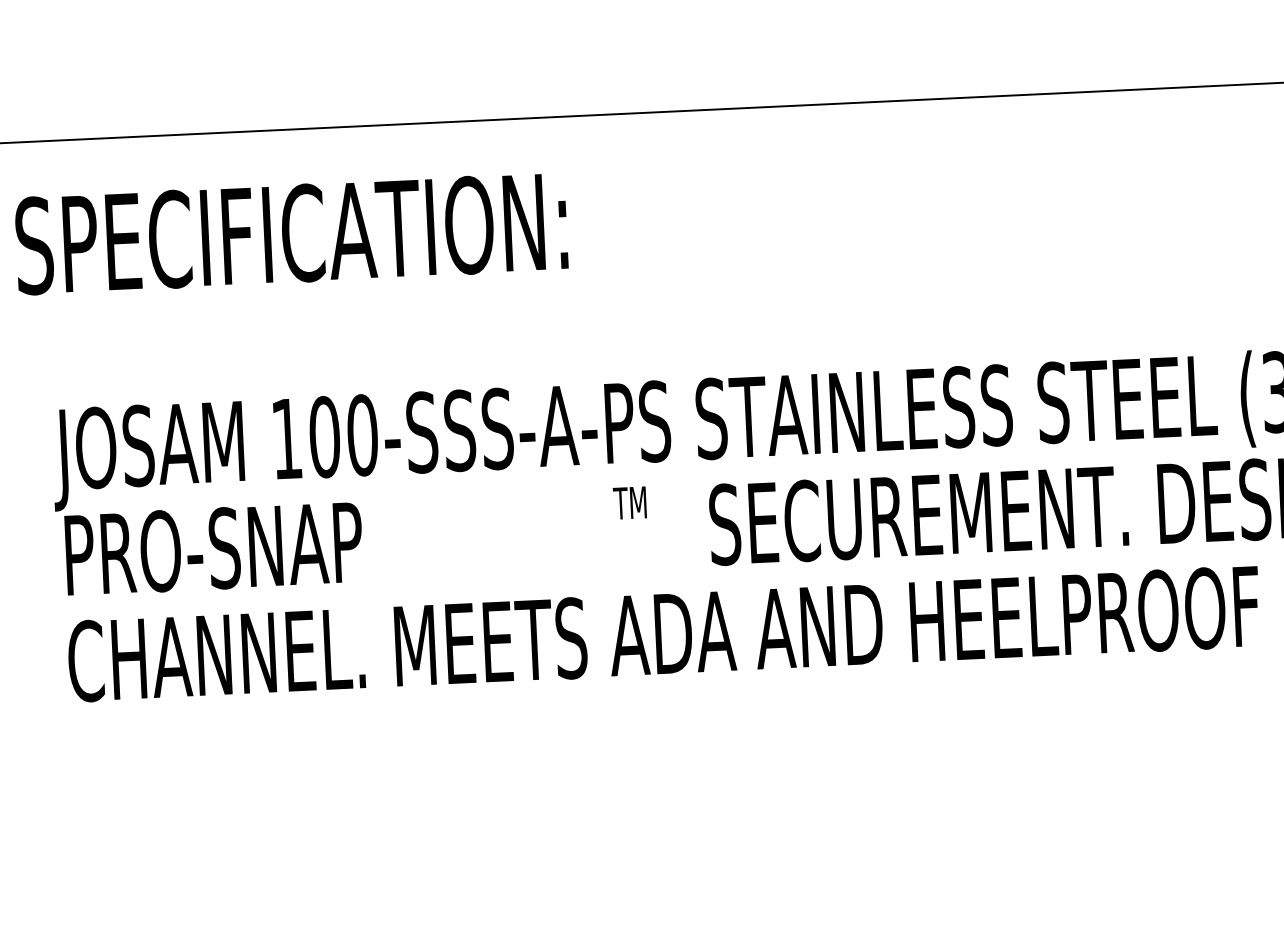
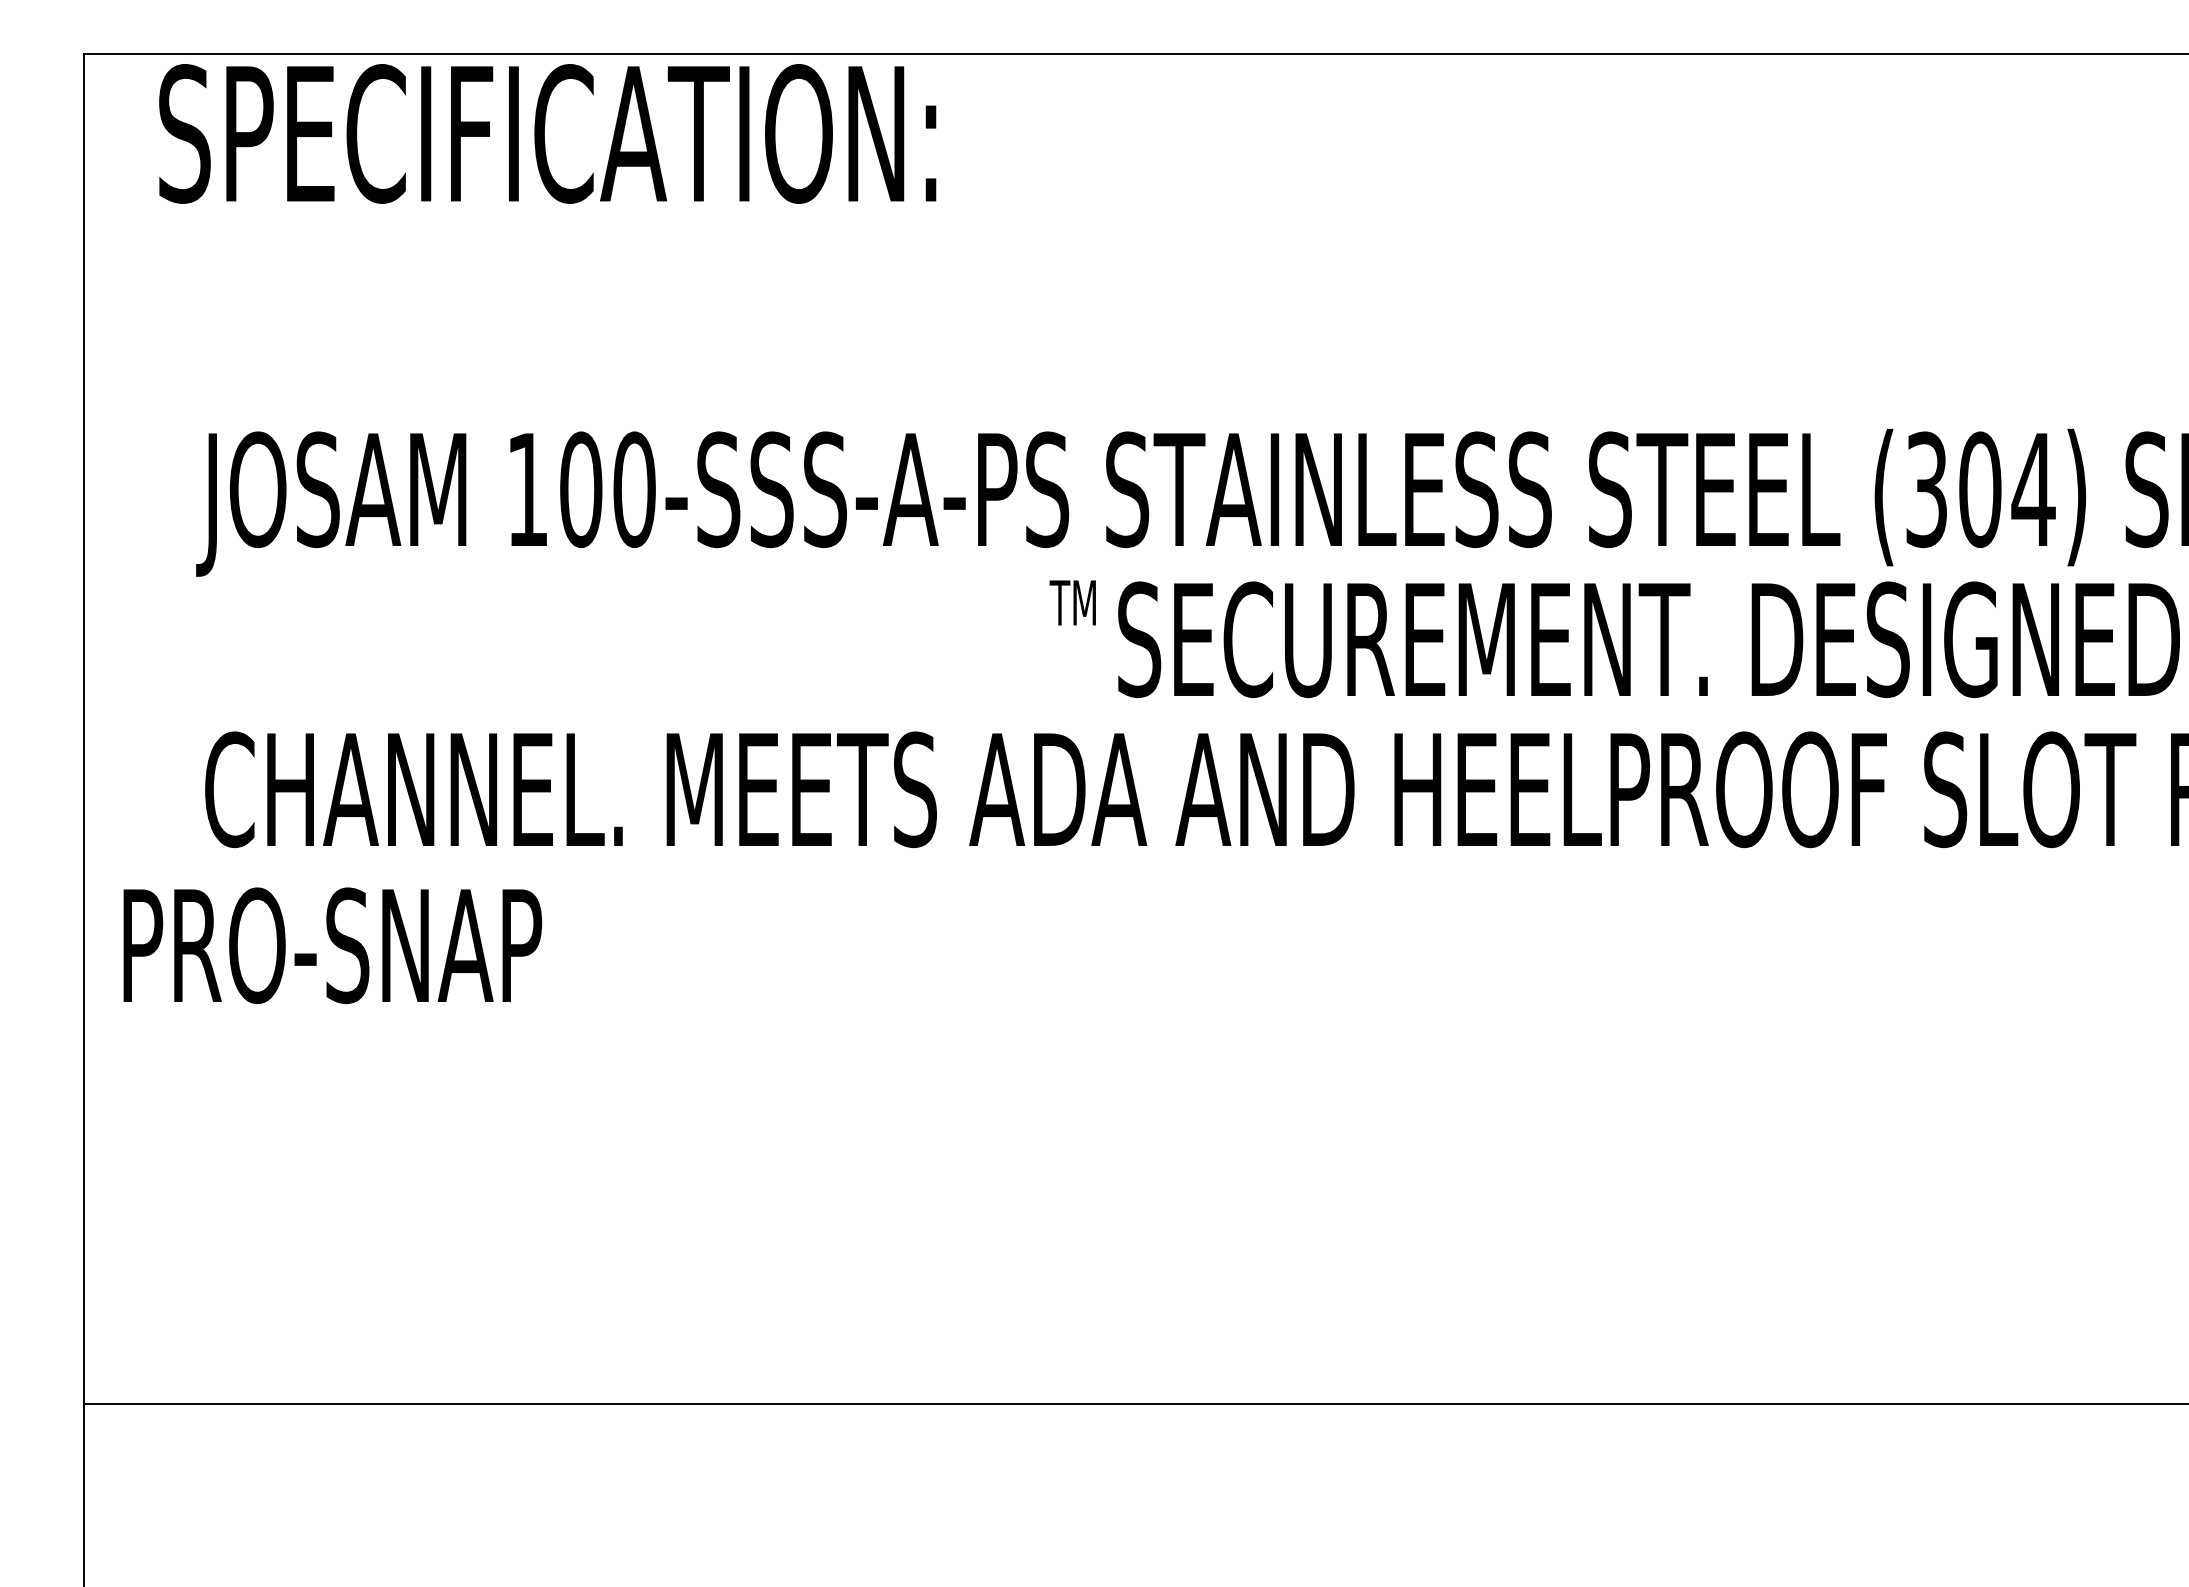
text: (291, 233) -> (547, 133), moved
text: (629, 502) -> (1072, 602), moved
text: (213, 548) -> (332, 945), moved

